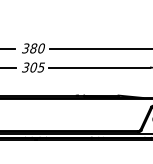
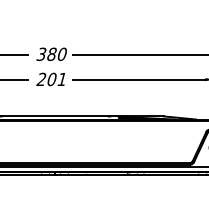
text: (33, 67) -> (51, 79), 305 -> 201

